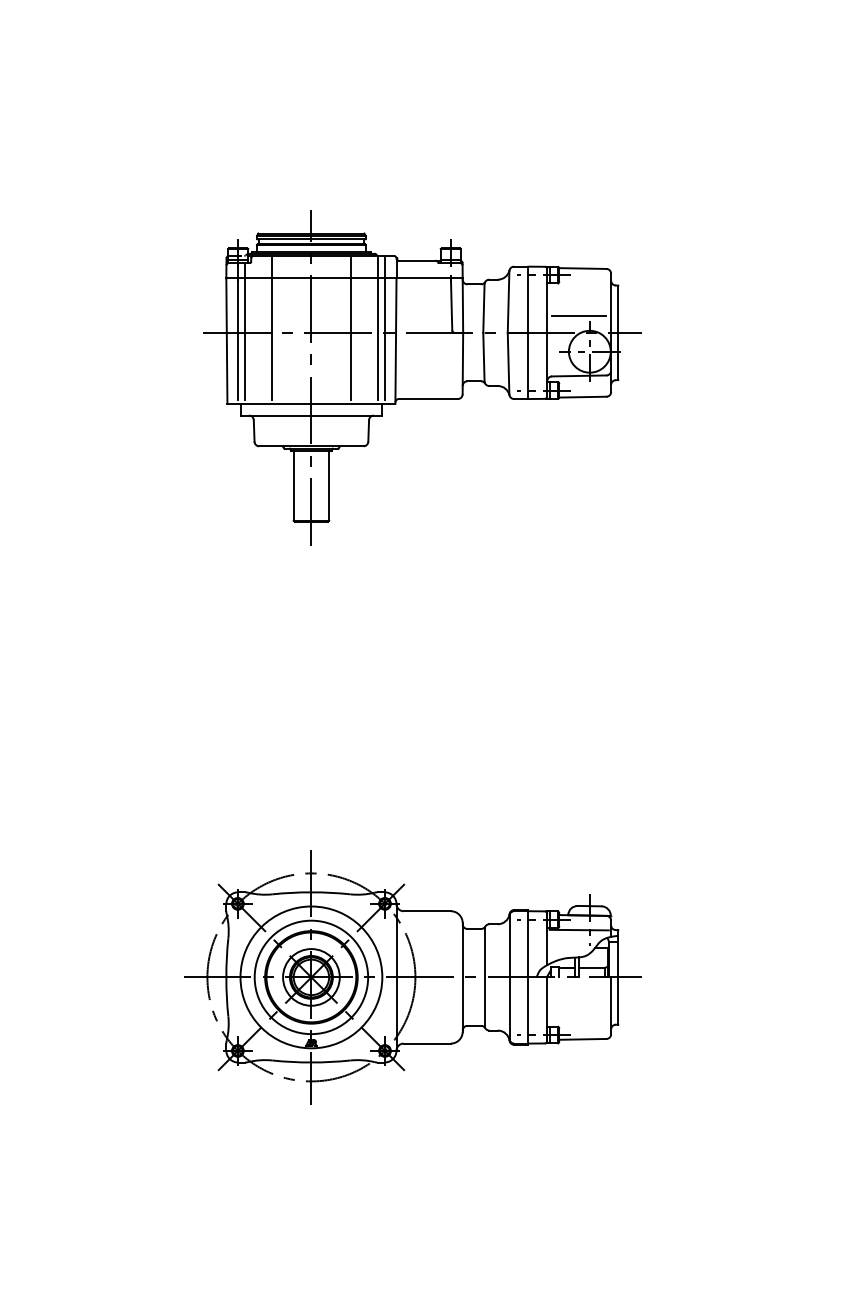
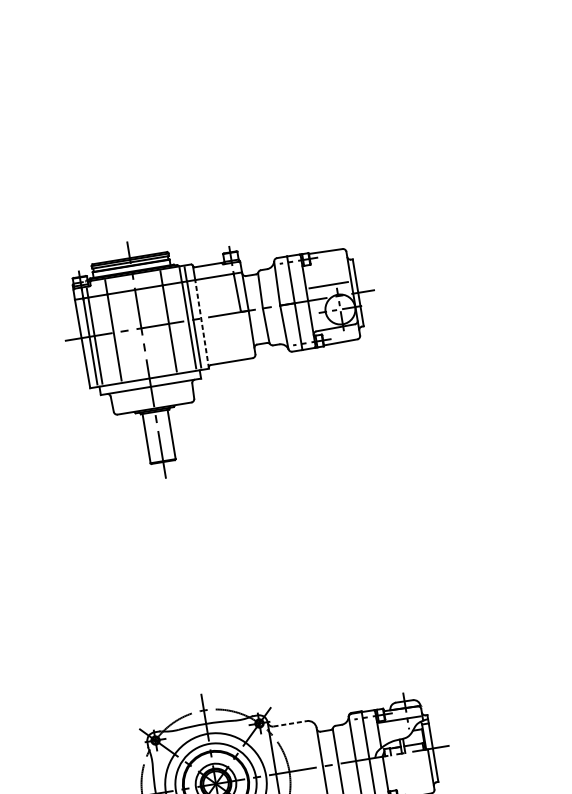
line: (395, 341) -> (201, 324), solid -> dashed
line: (427, 911) -> (290, 723), solid -> dashed

